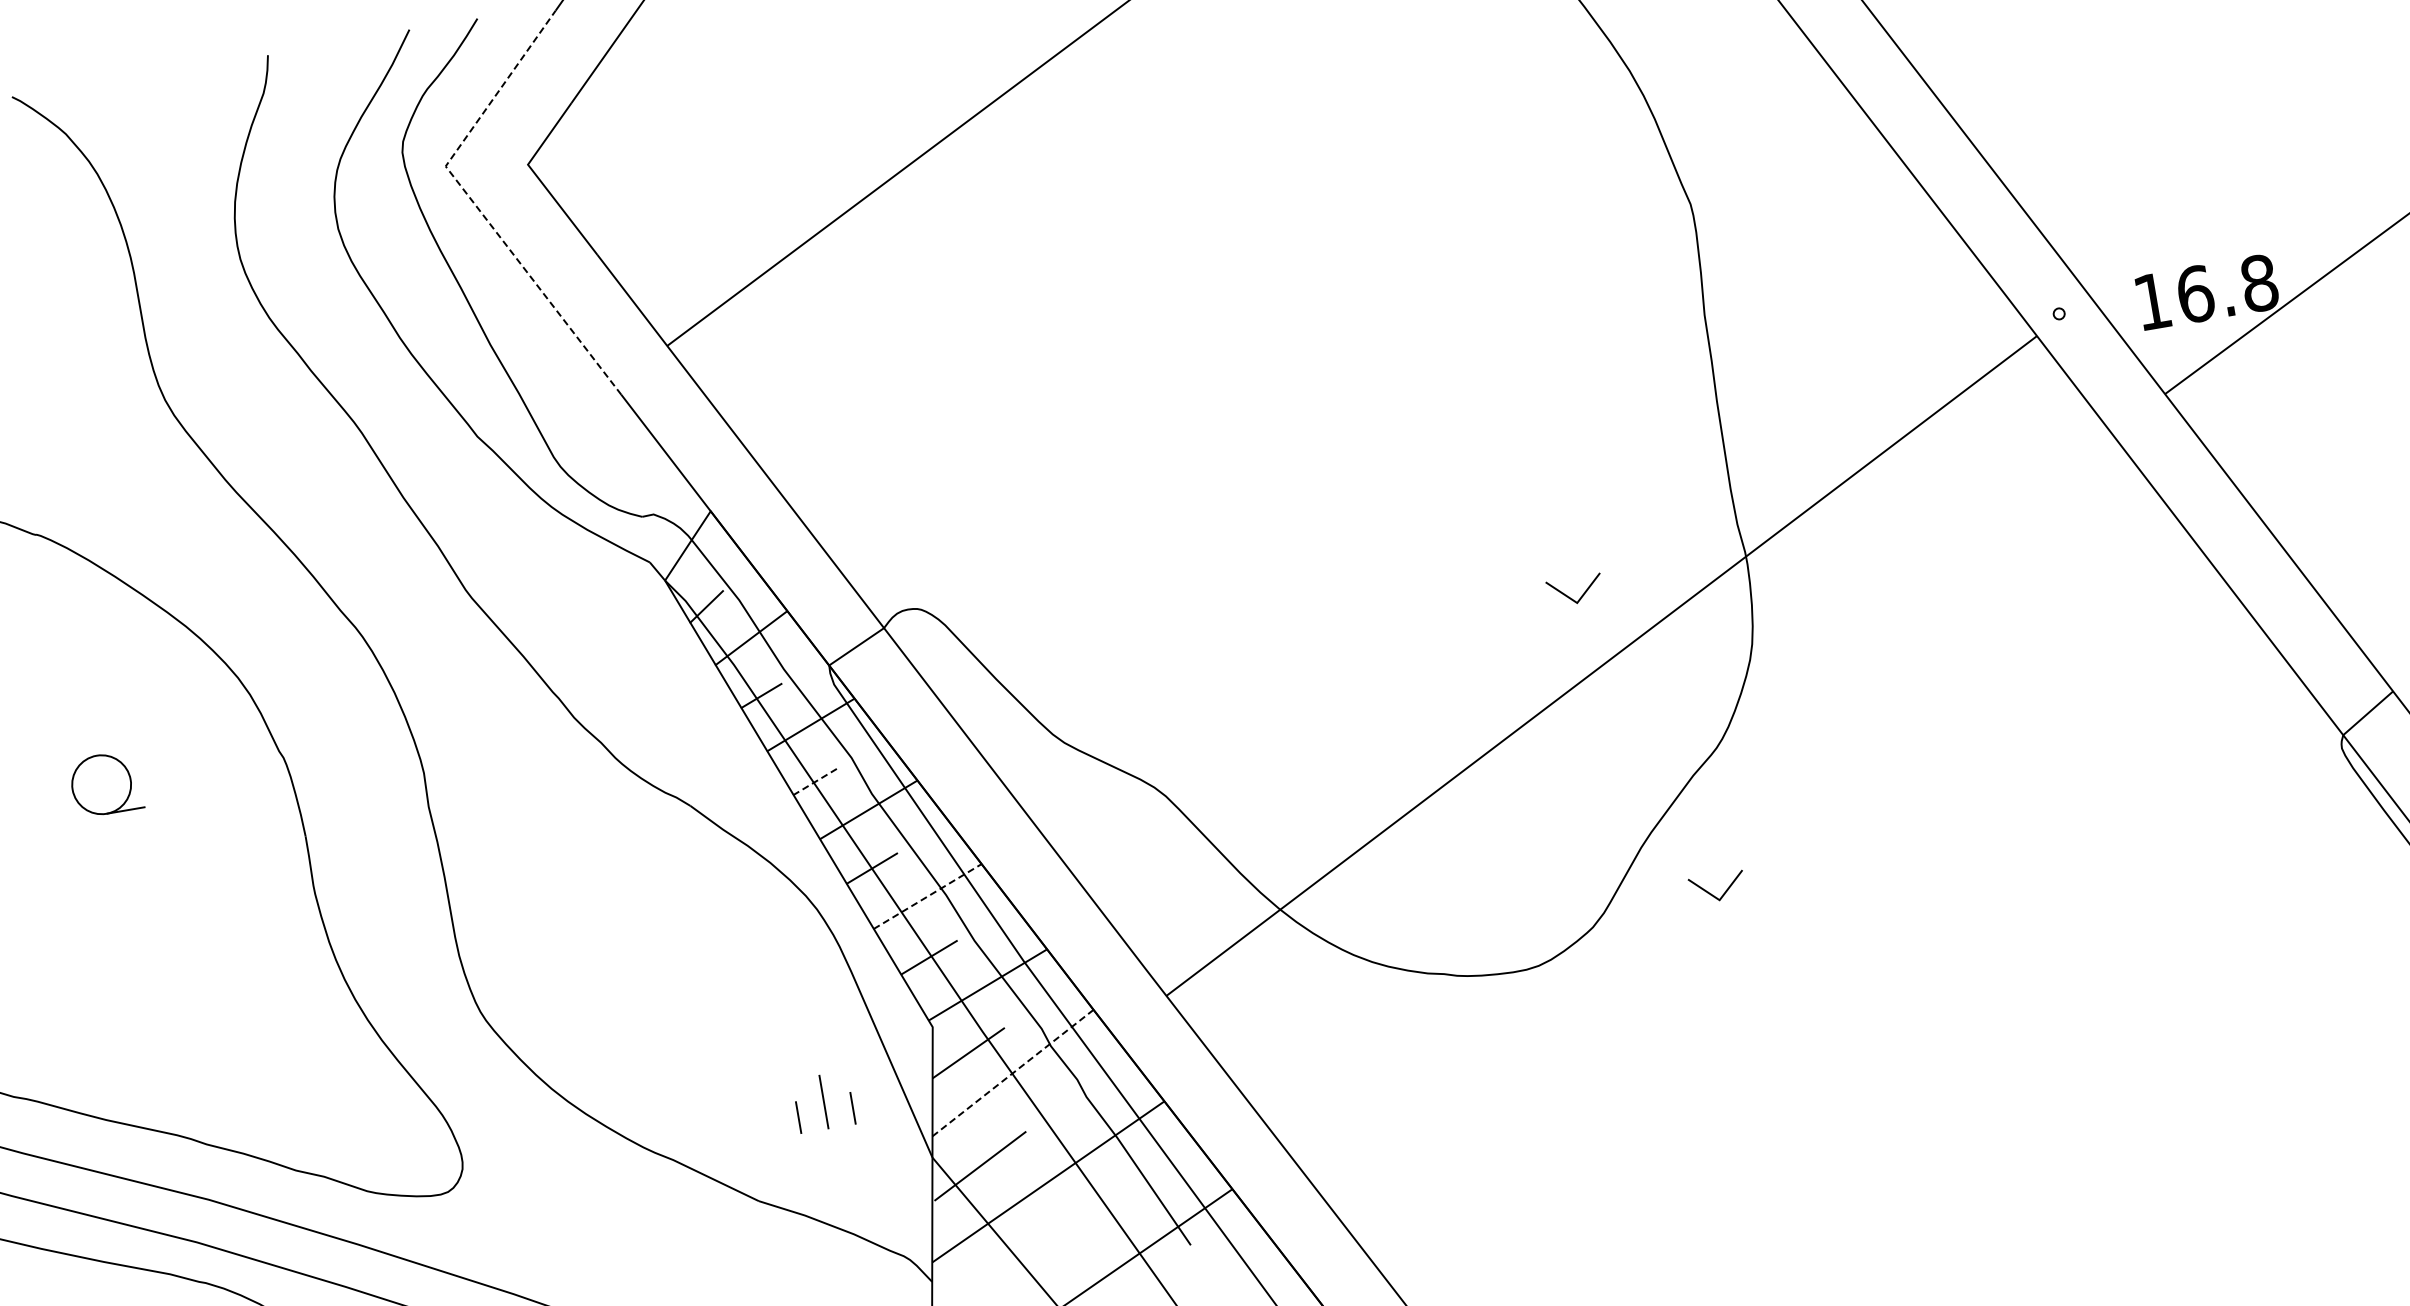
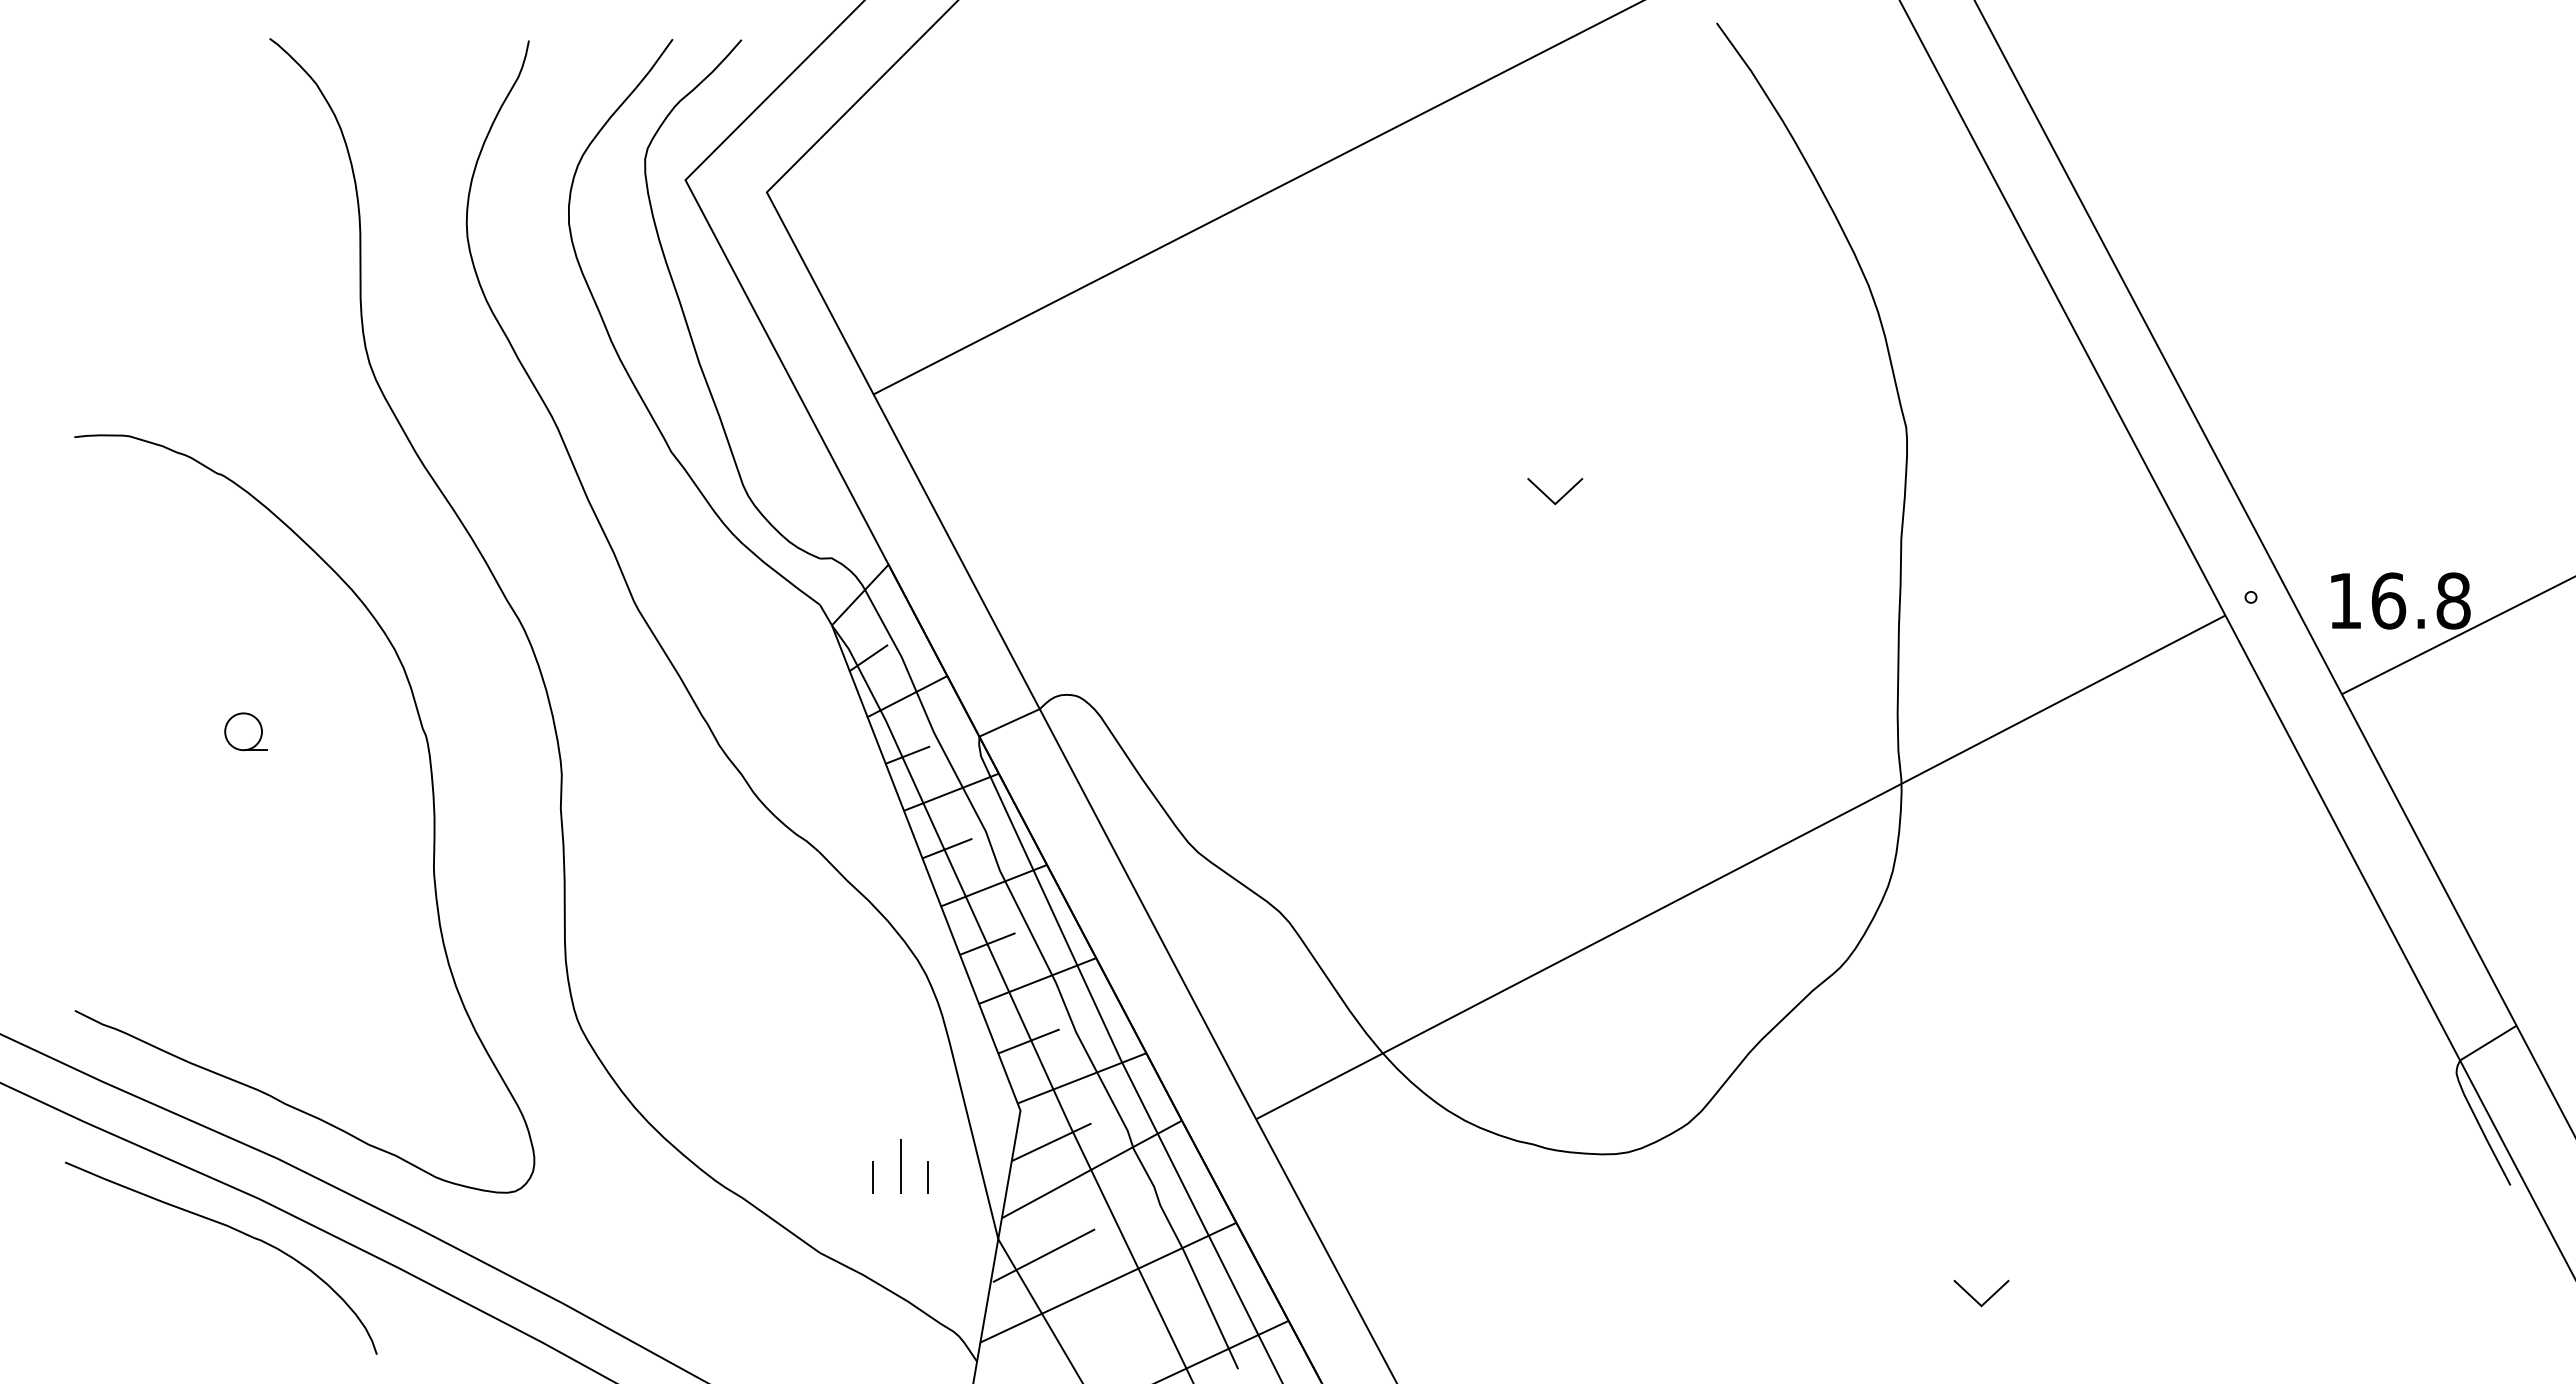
line: (474, 204) -> (707, 222), dashed -> solid
part: (1581, 595) -> (1560, 497), moved
line: (816, 781) -> (947, 848), dashed -> solid
part: (104, 784) -> (245, 731), size x0.62
part: (1714, 895) -> (1977, 1300), moved
line: (927, 897) -> (1037, 981), dashed -> solid
line: (1013, 1073) -> (1092, 1169), dashed -> solid

